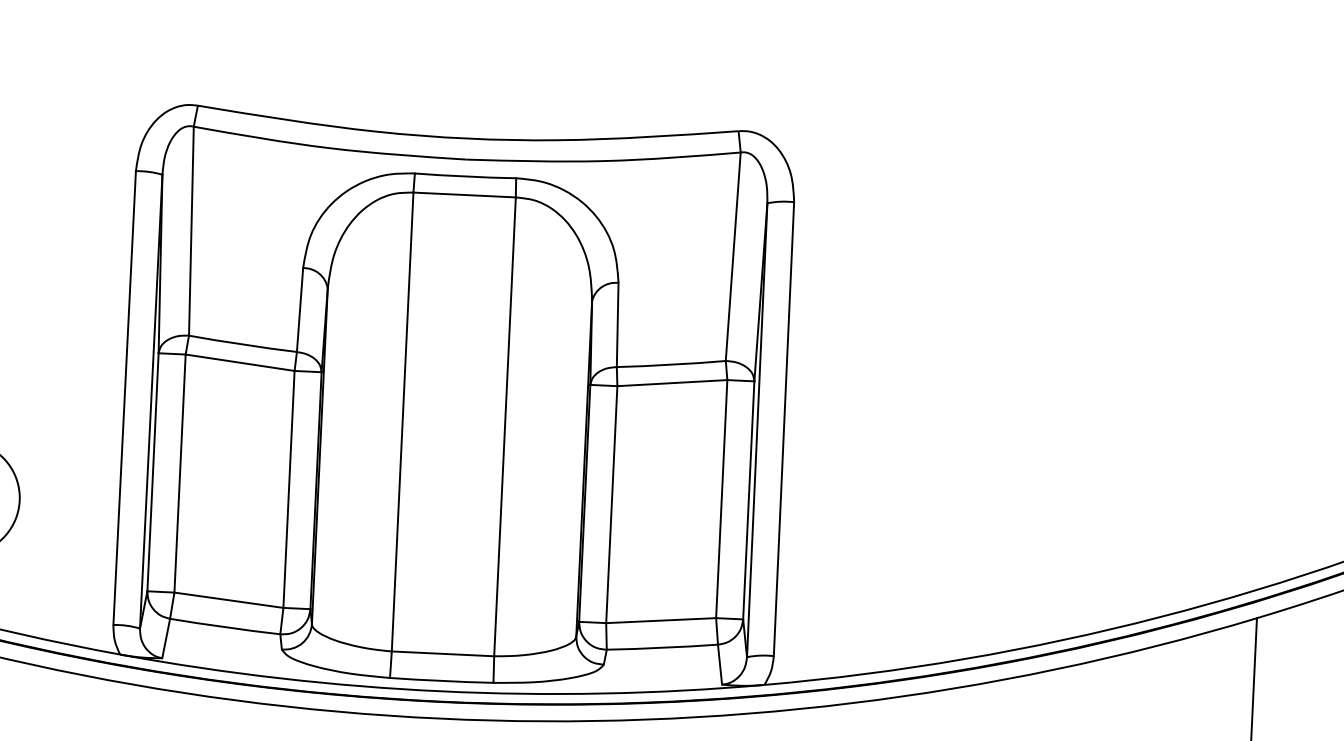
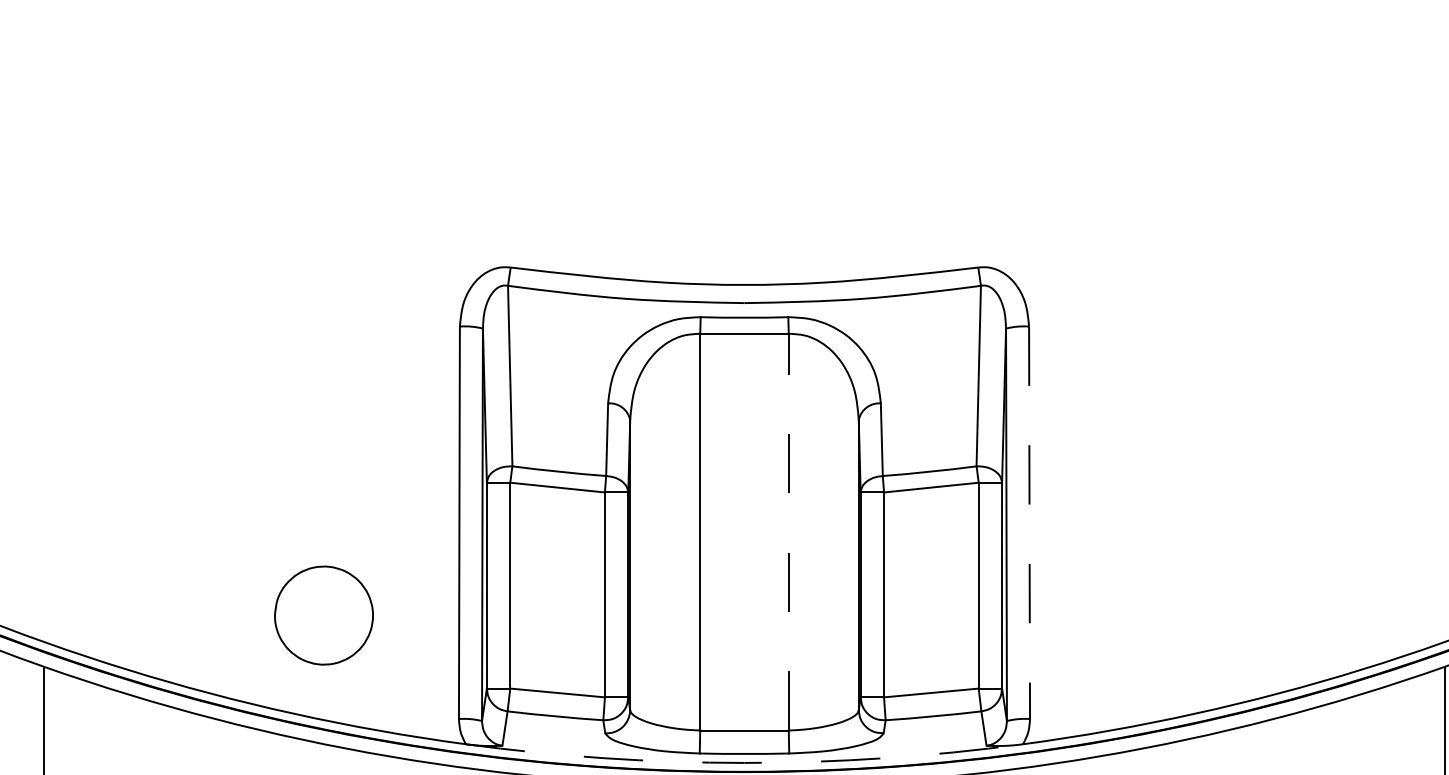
line: (504, 426) -> (788, 531), solid -> dashed
line: (783, 429) -> (1029, 523), solid -> dashed
arc: (441, 690) -> (744, 762), solid -> dashed

